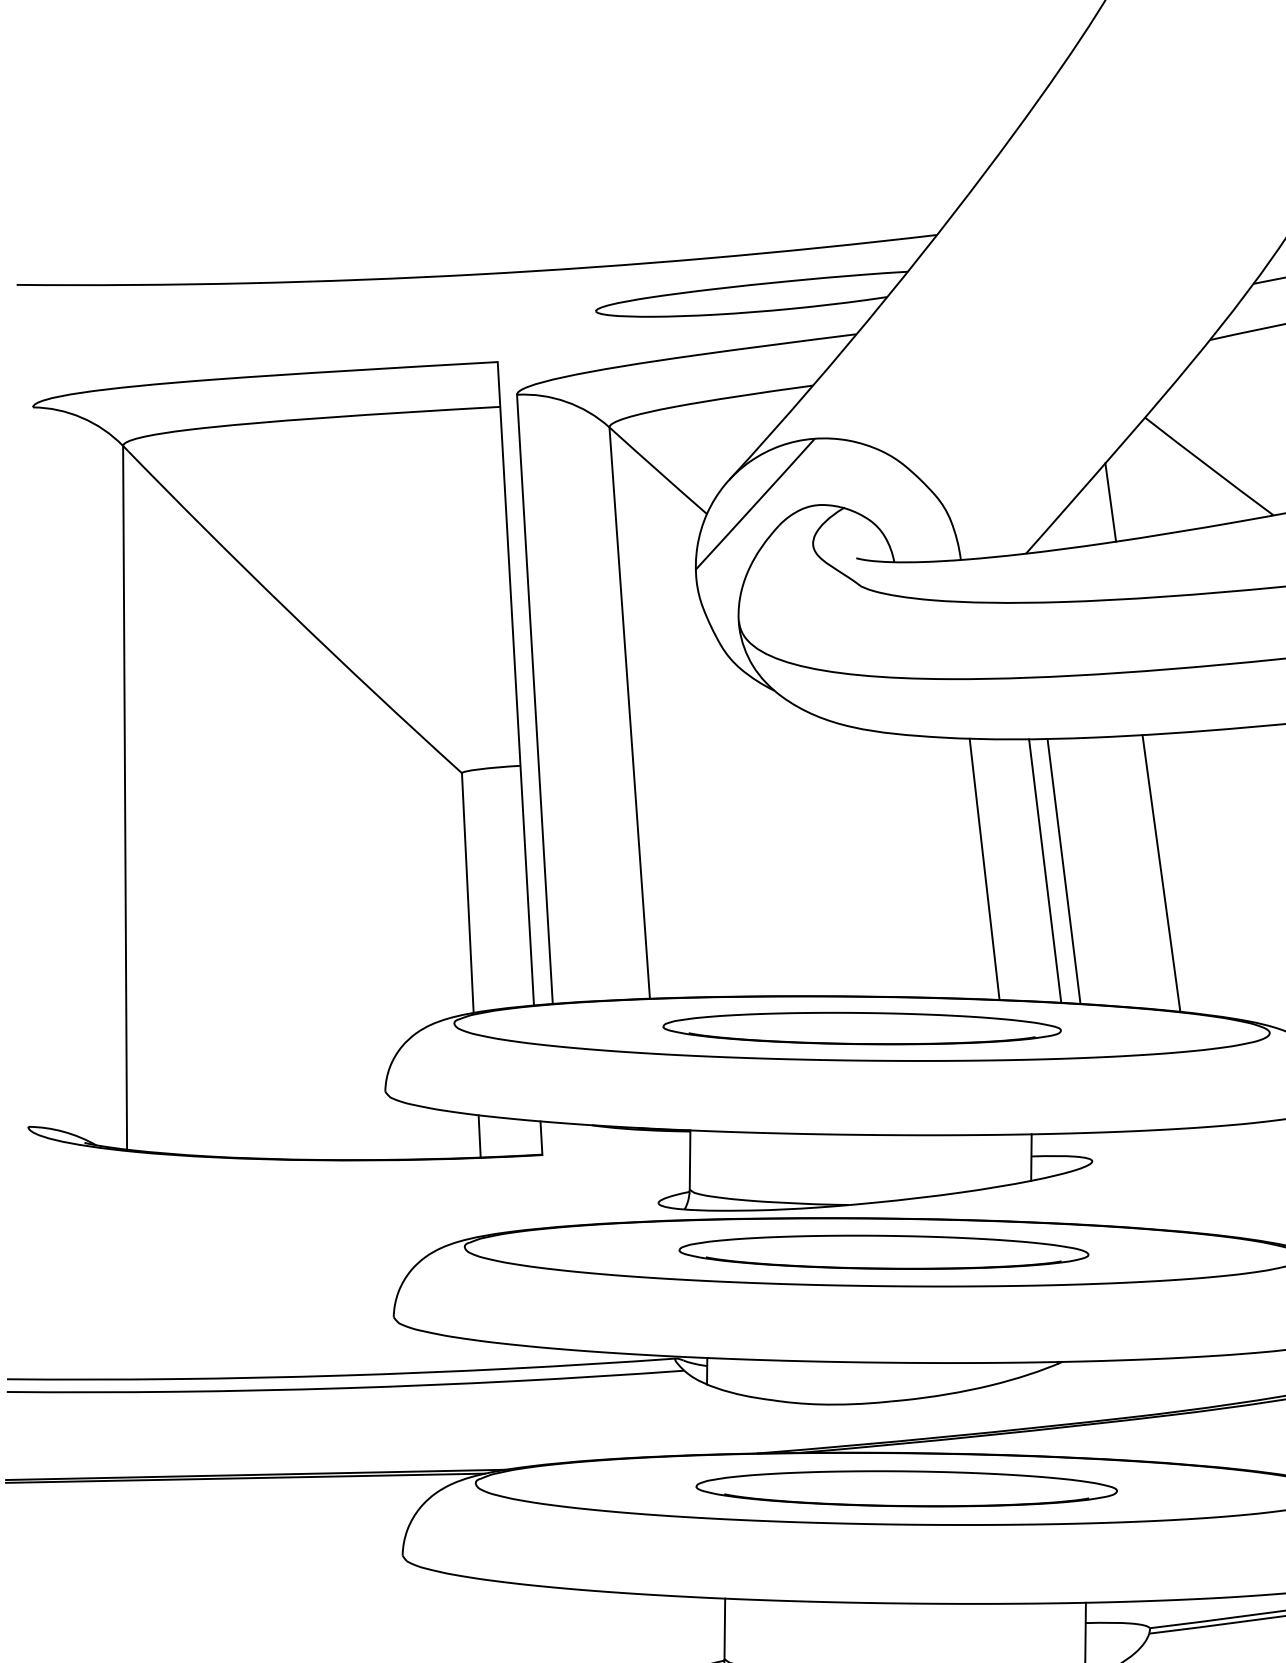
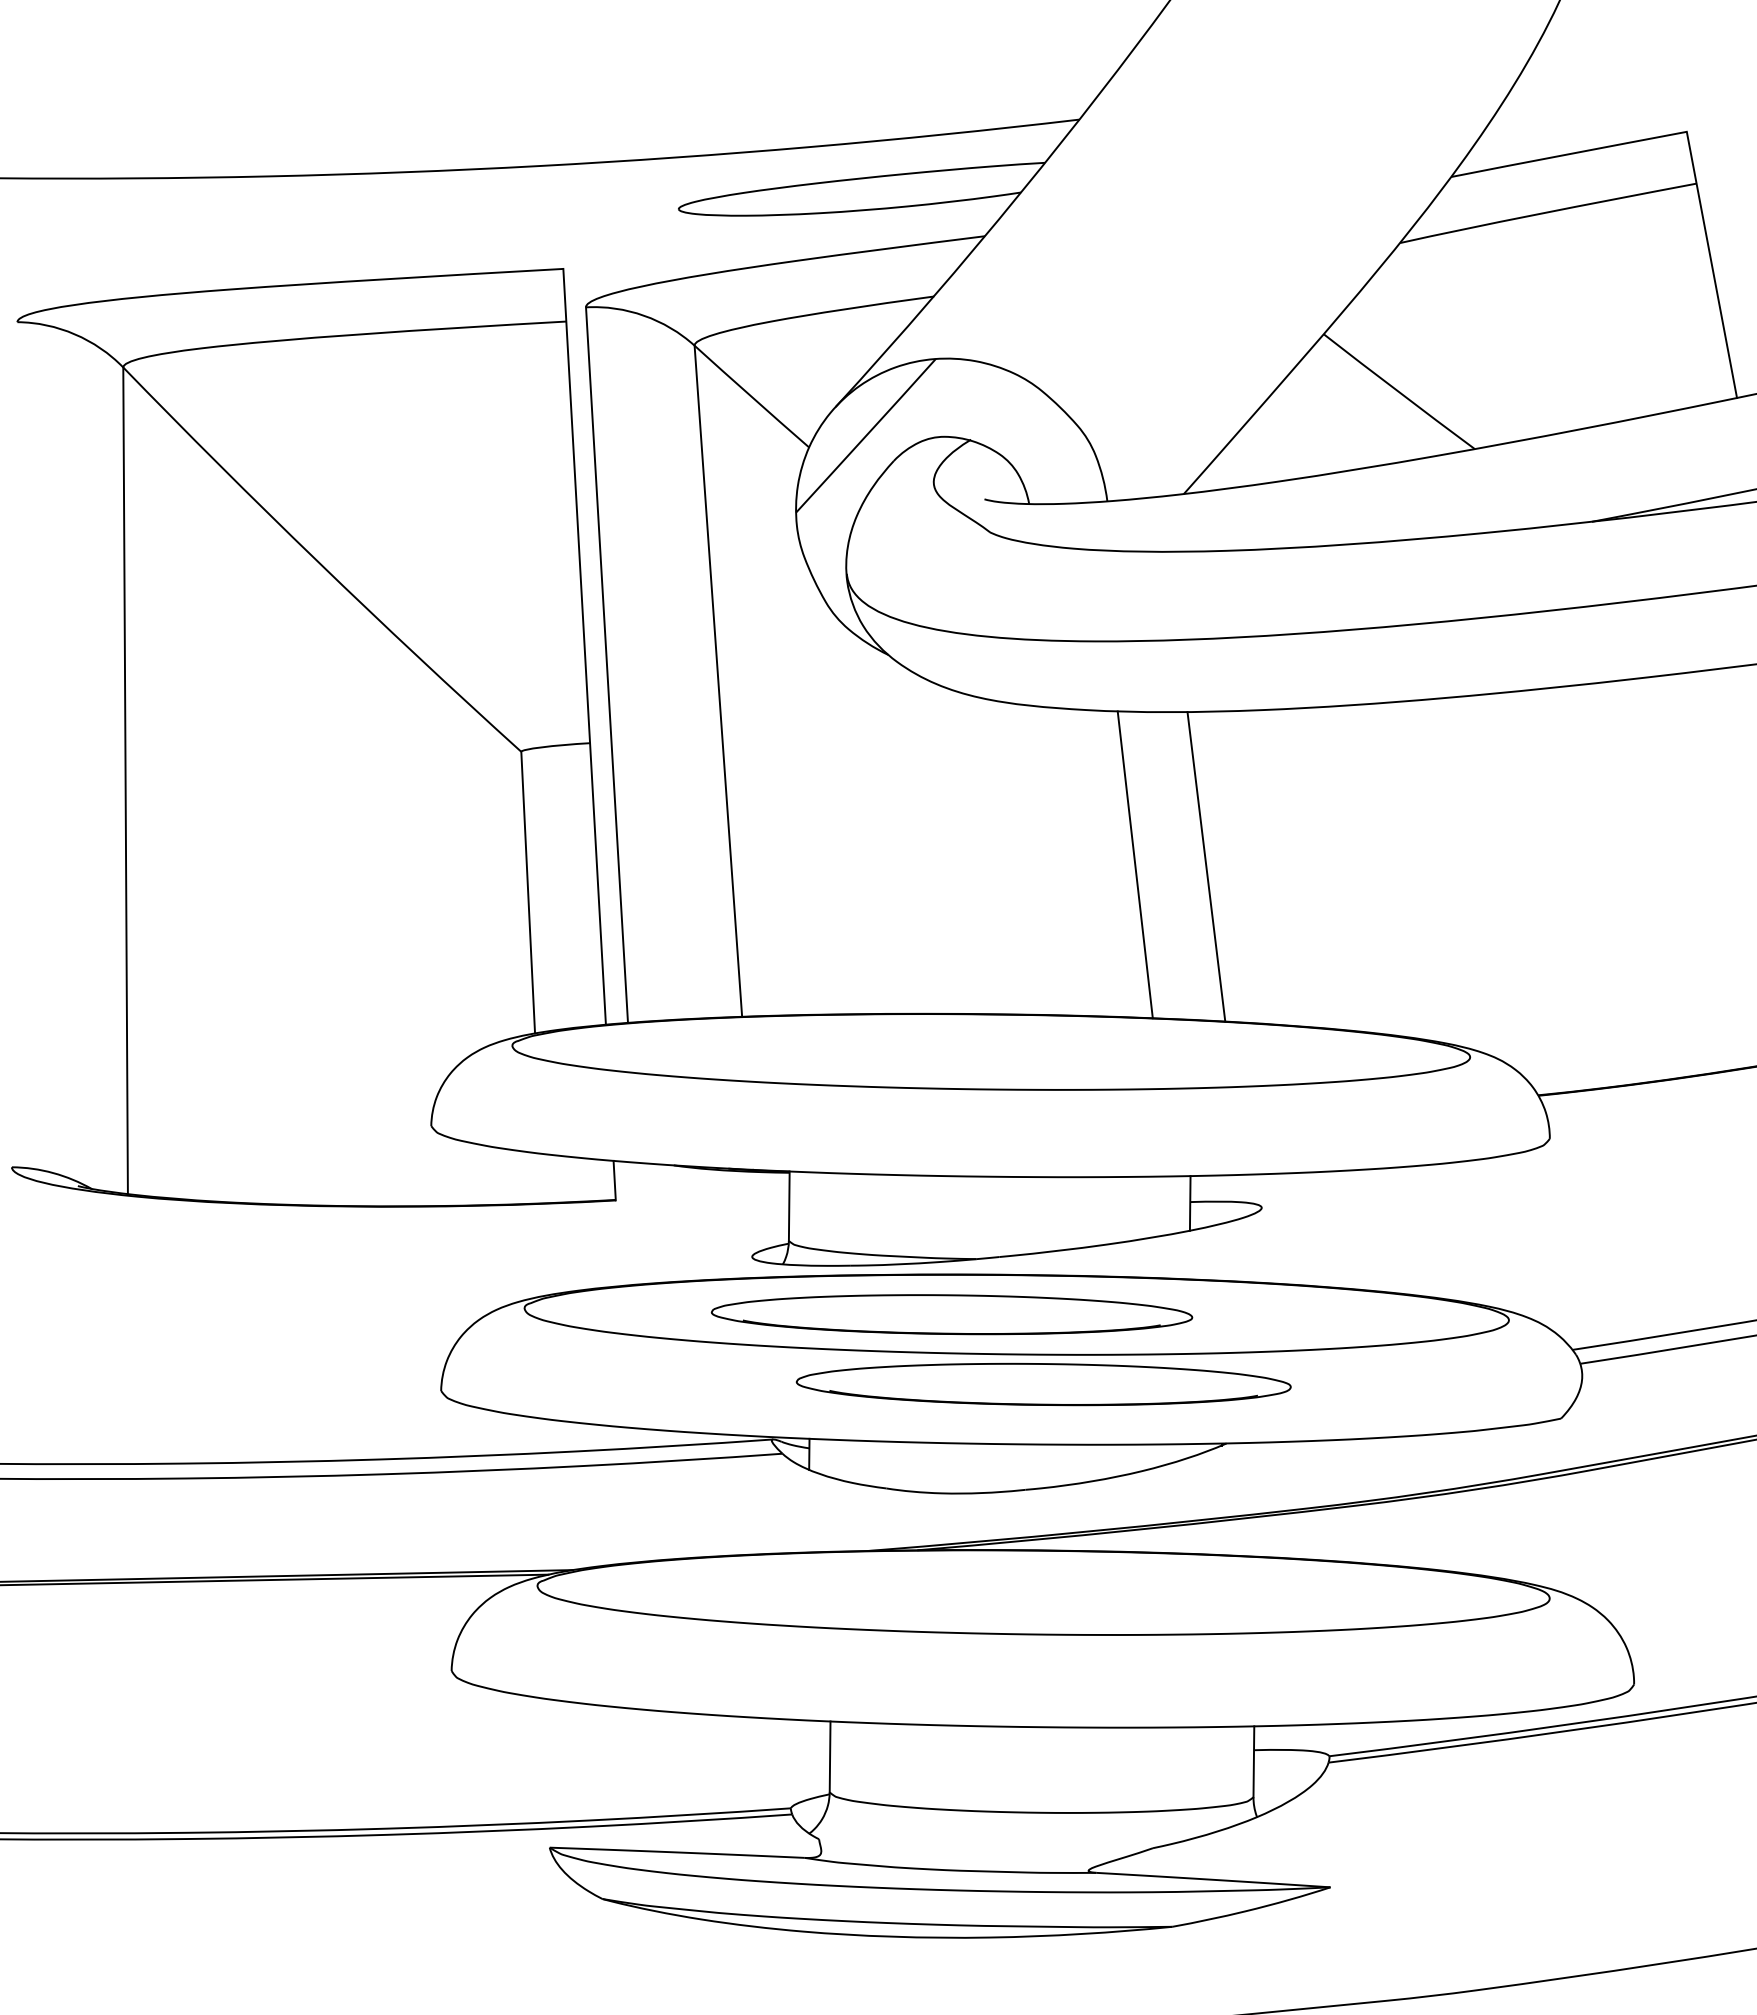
line: (1110, 502) -> (1283, 433), removed
line: (1063, 870) -> (1228, 866), removed
line: (1161, 873) -> (1342, 869), removed
part: (862, 1028) -> (991, 1051), removed
line: (479, 1136) -> (541, 1178), removed
part: (883, 1252) -> (951, 1314), moved
part: (906, 1488) -> (1043, 1384), moved

